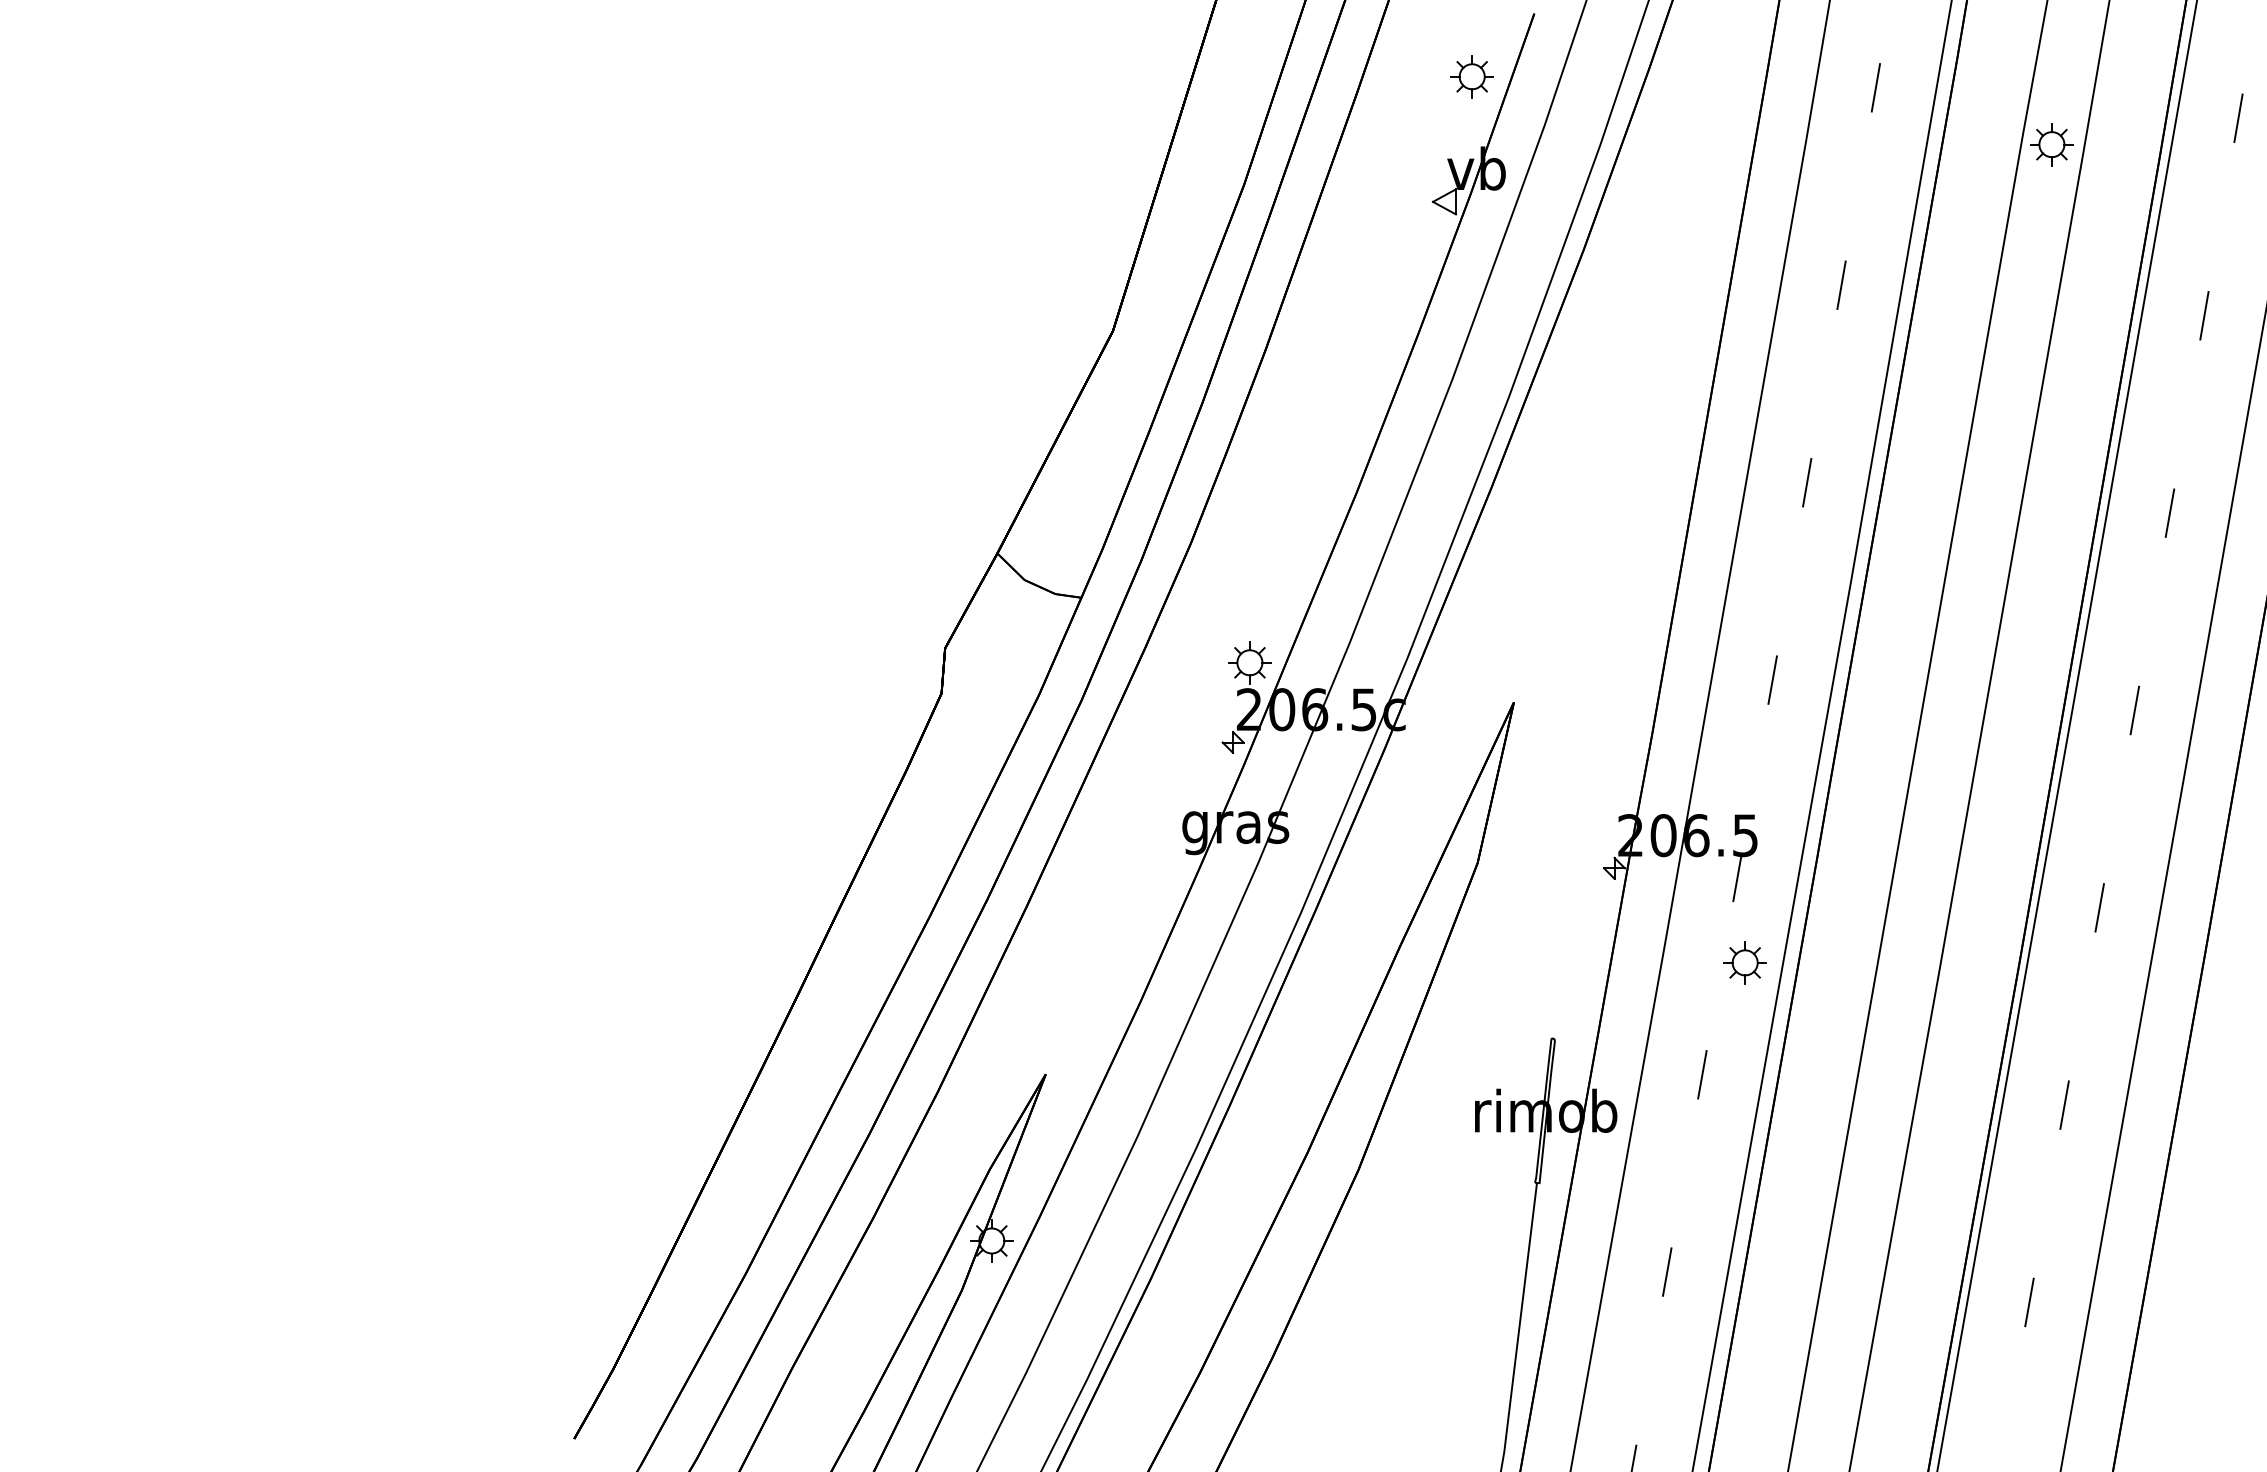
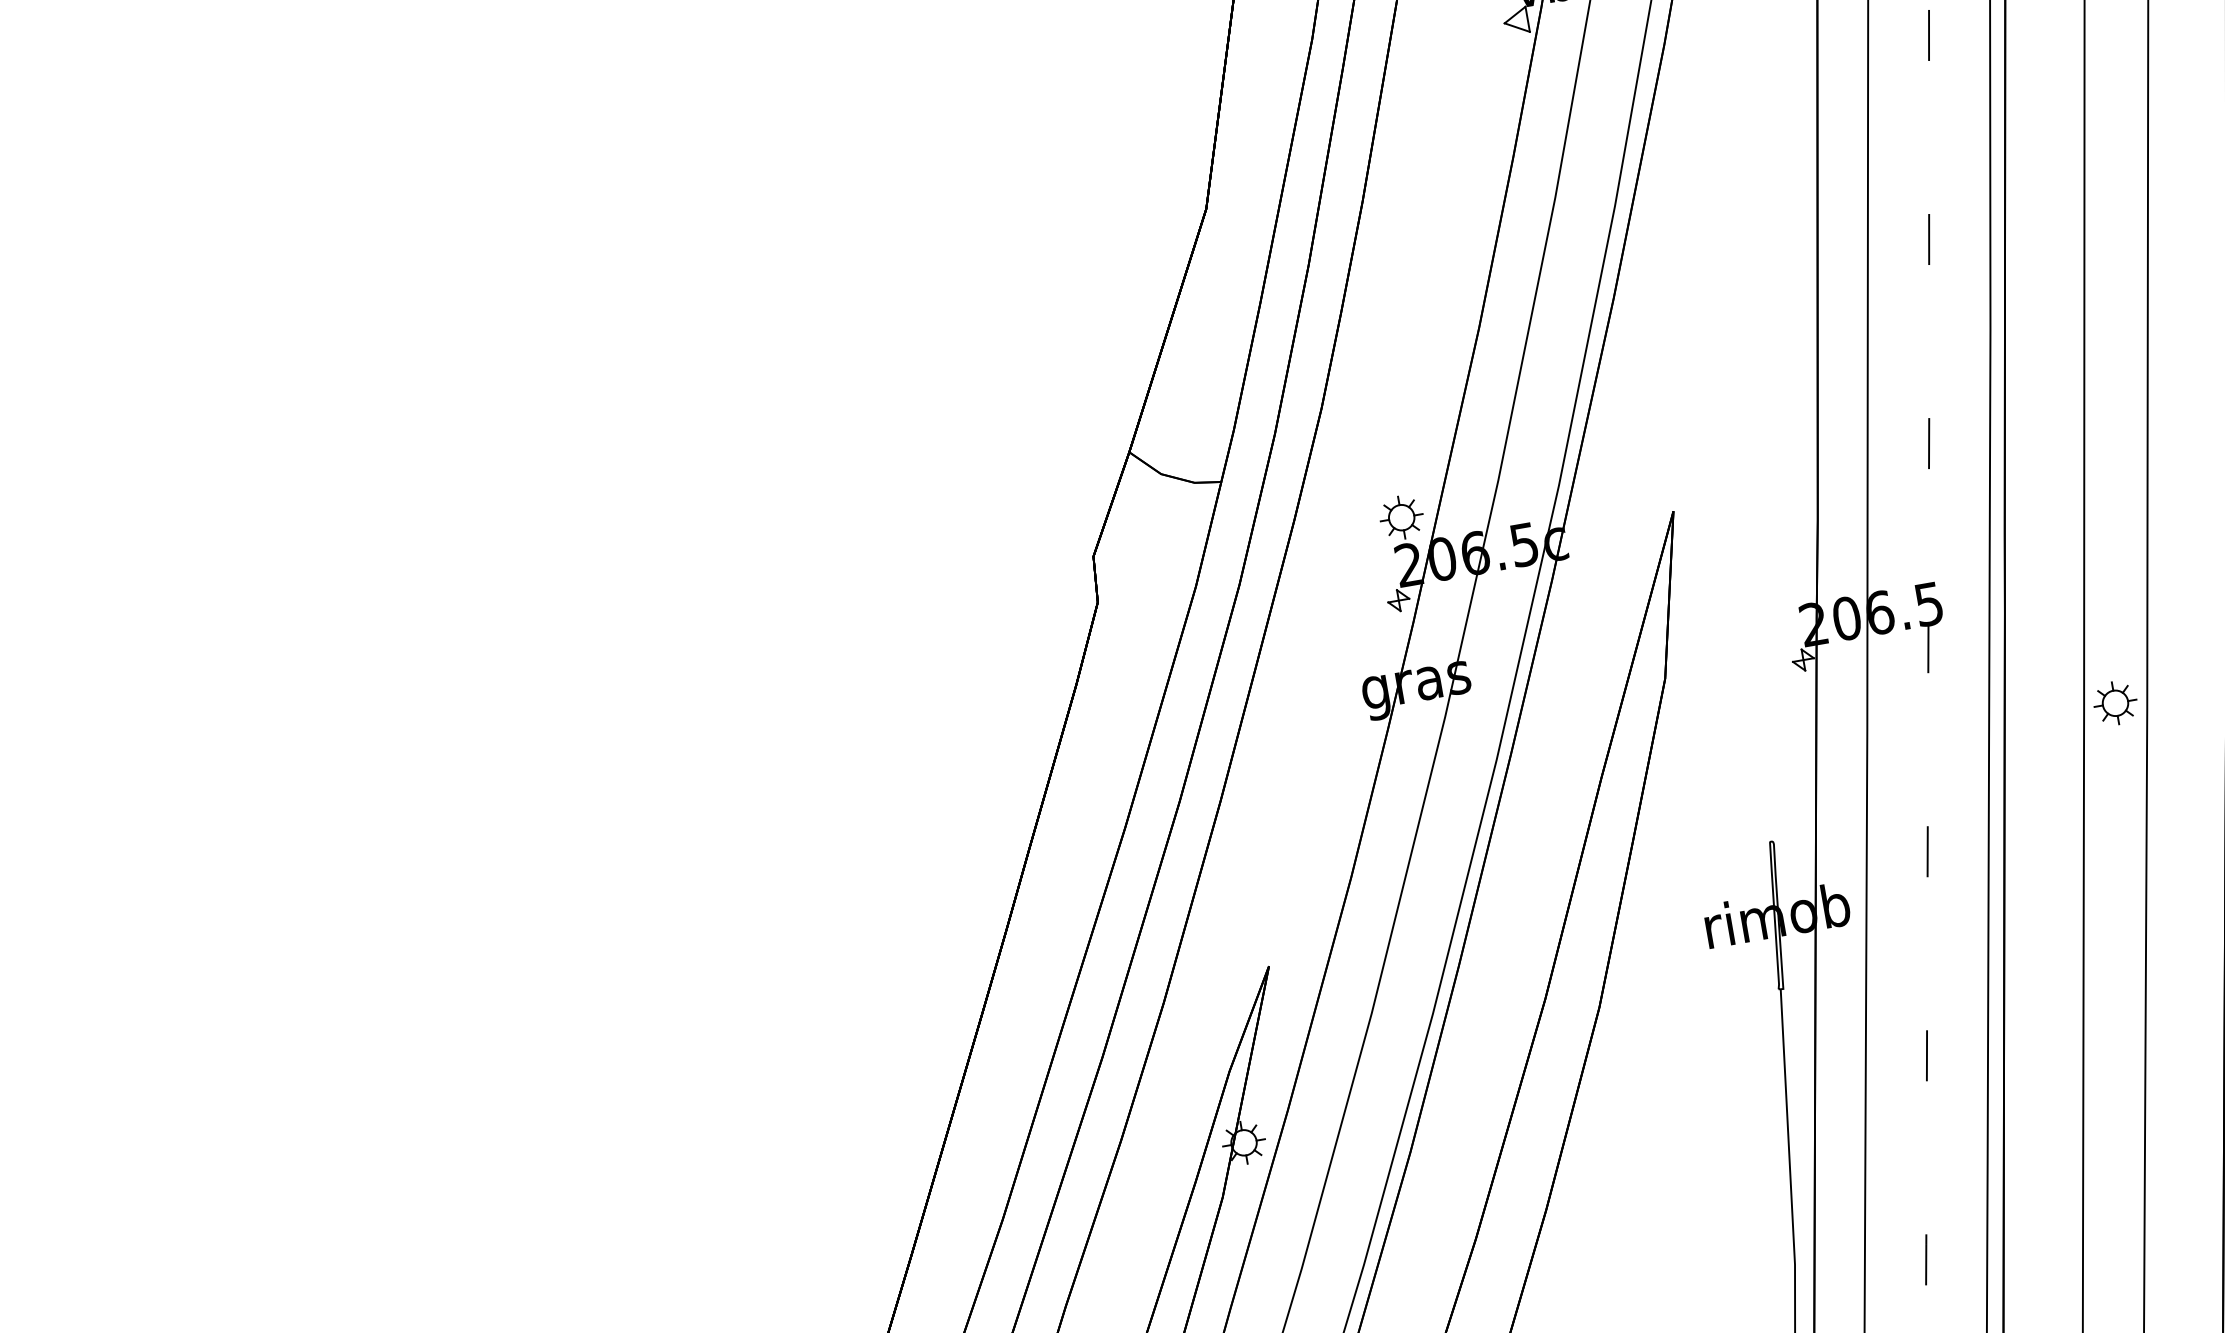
part: (1744, 962) -> (2114, 703), moved

